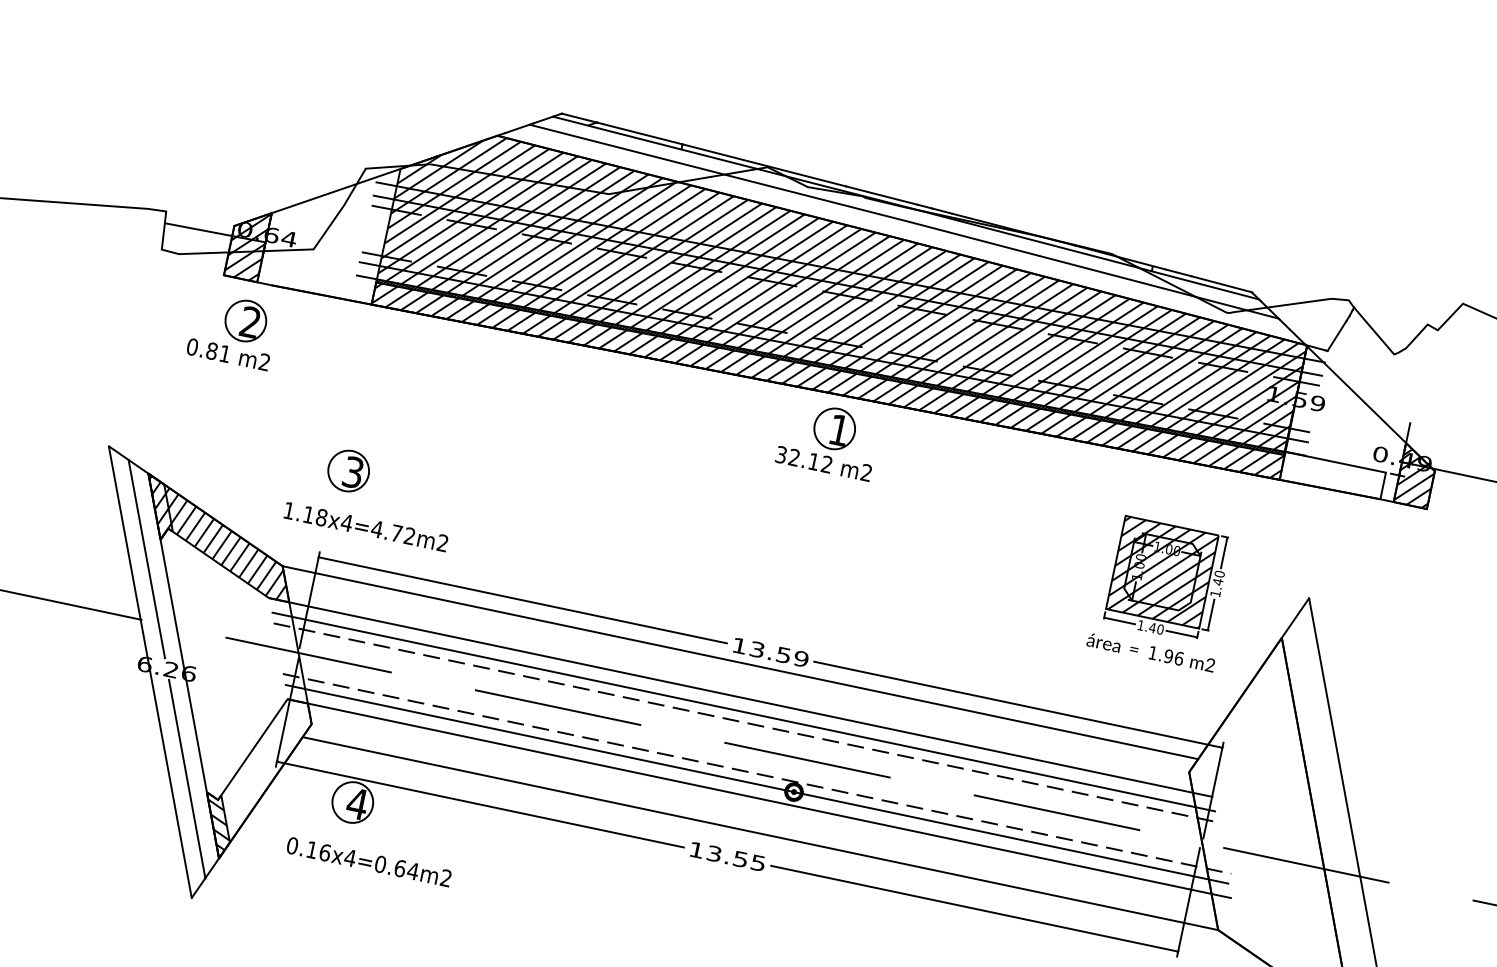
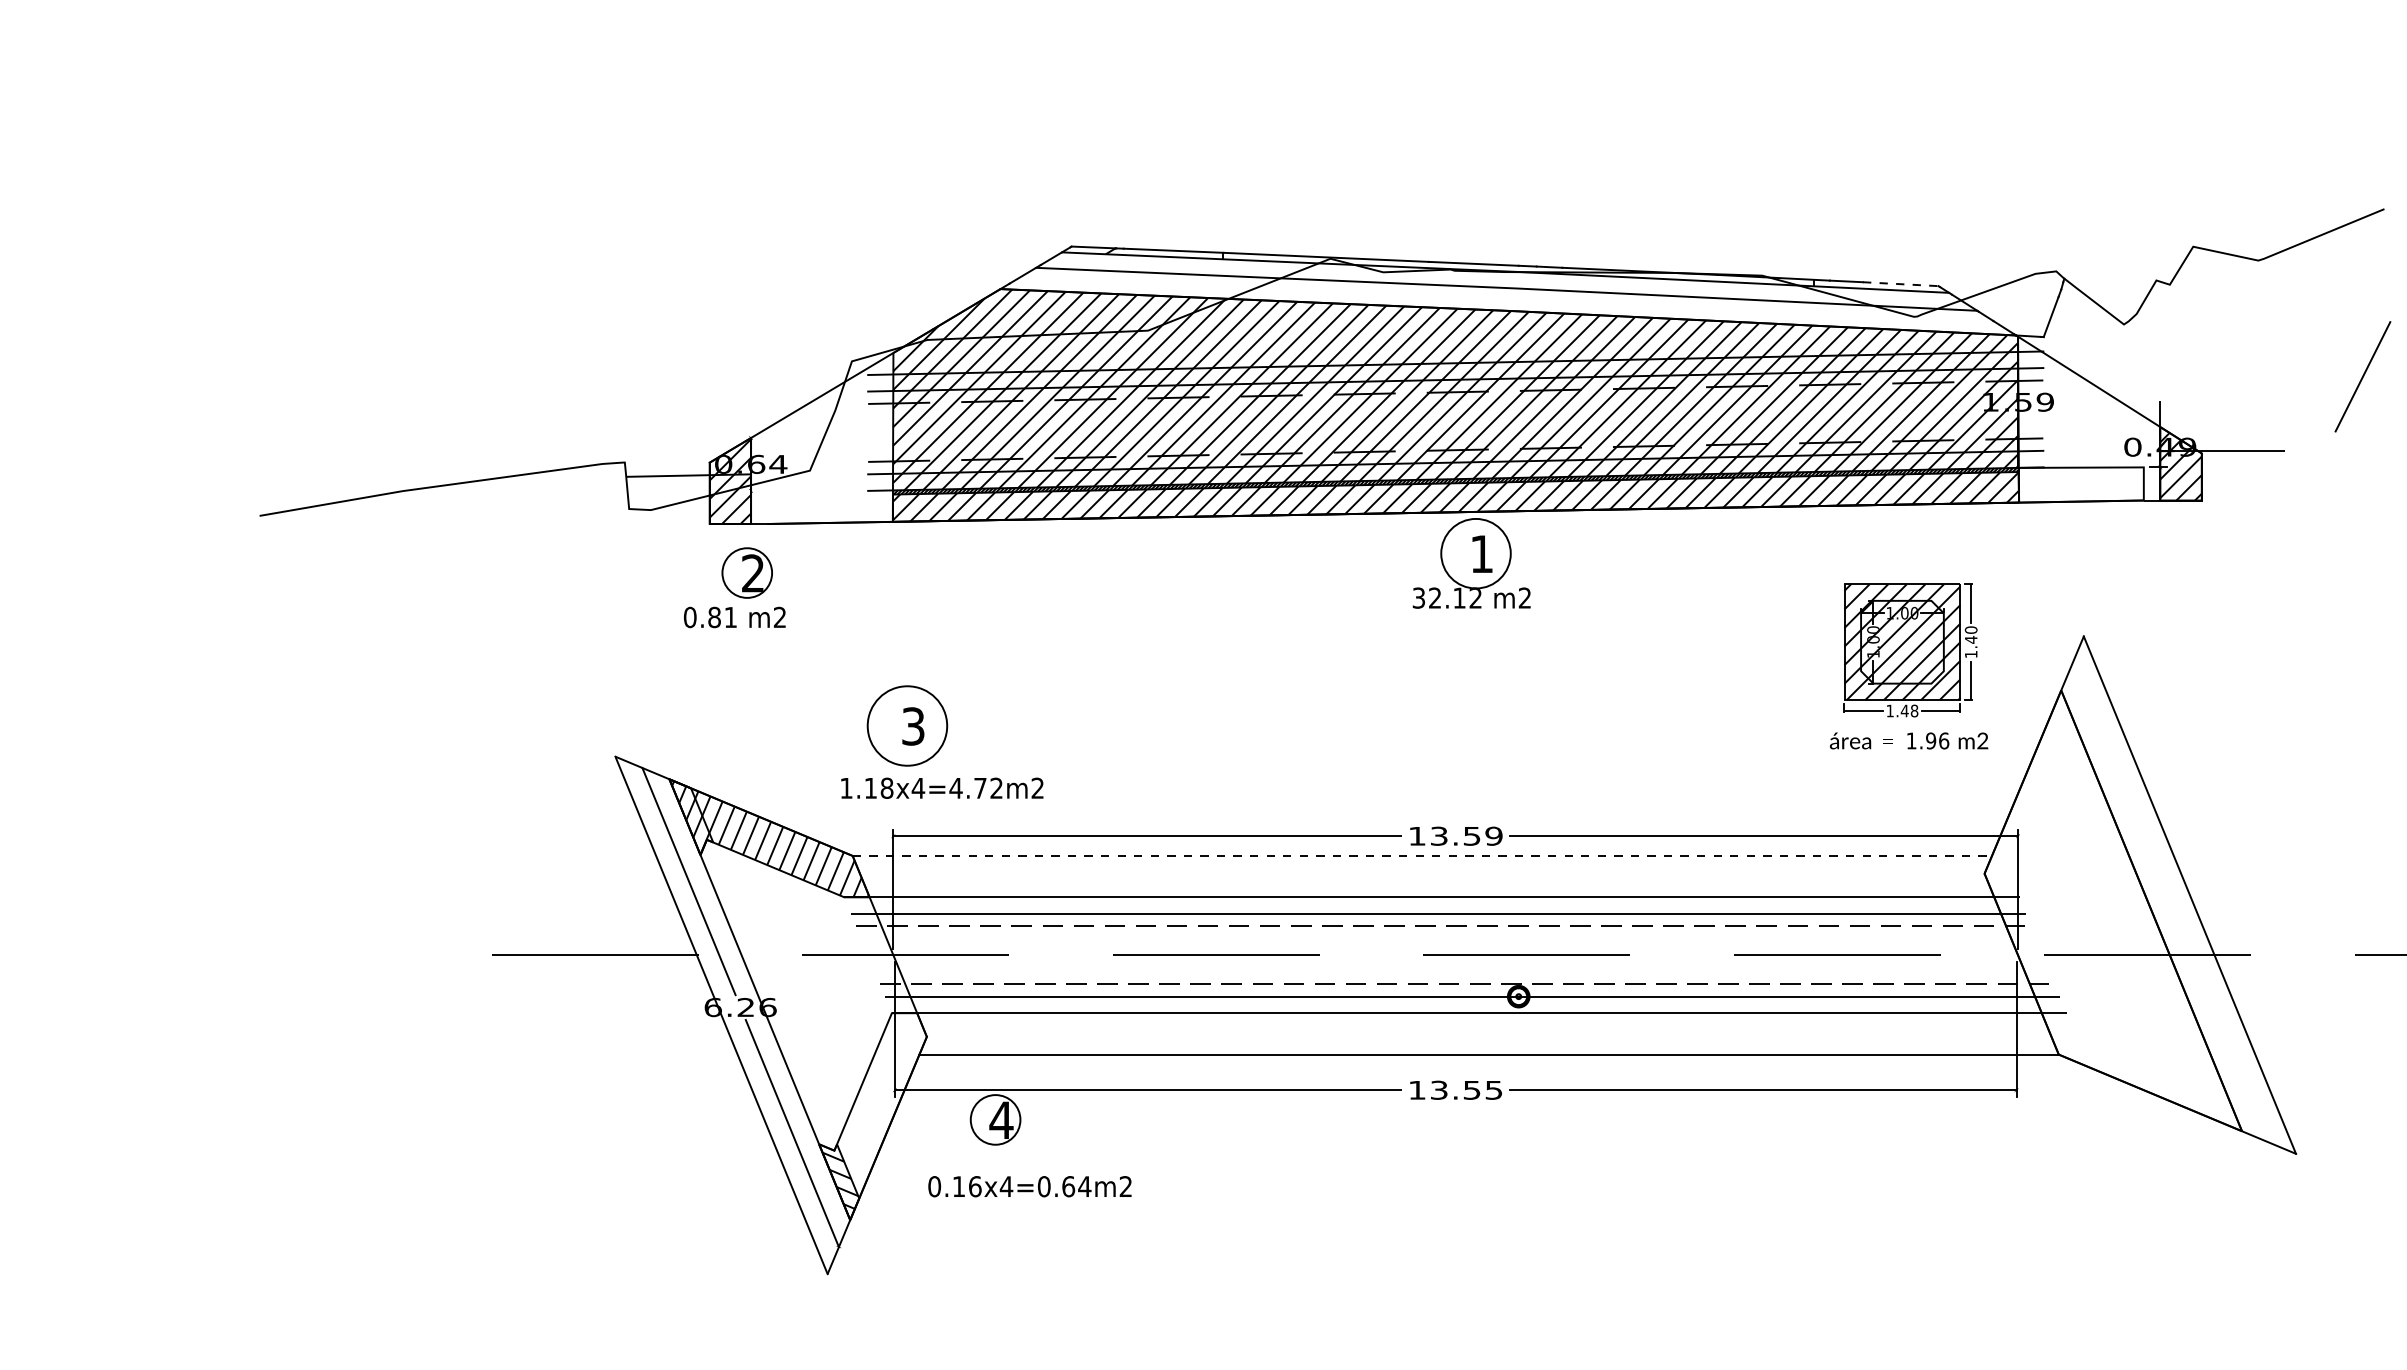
line: (1221, 284) -> (1900, 284), solid -> dashed
circle: (834, 428) -> (1475, 553), size x1.4
circle: (348, 470) -> (907, 725), size x1.6
text: (1160, 629) -> (1914, 711), 1.40 -> 1.48
line: (740, 662) -> (1422, 855), solid -> dashed

